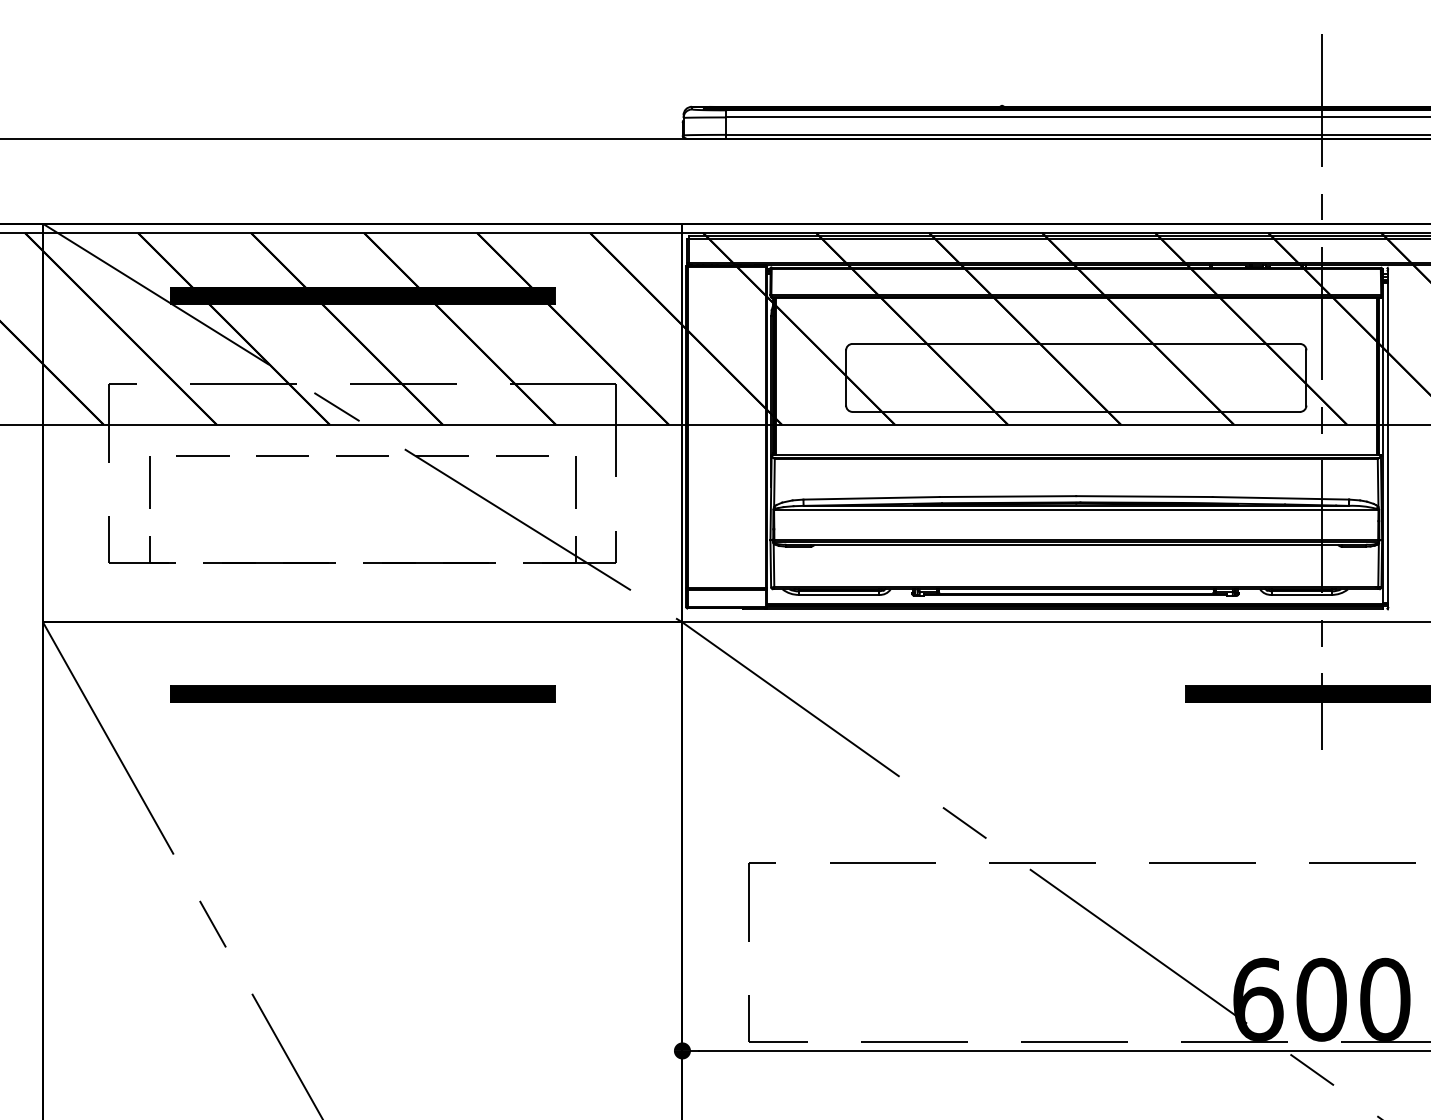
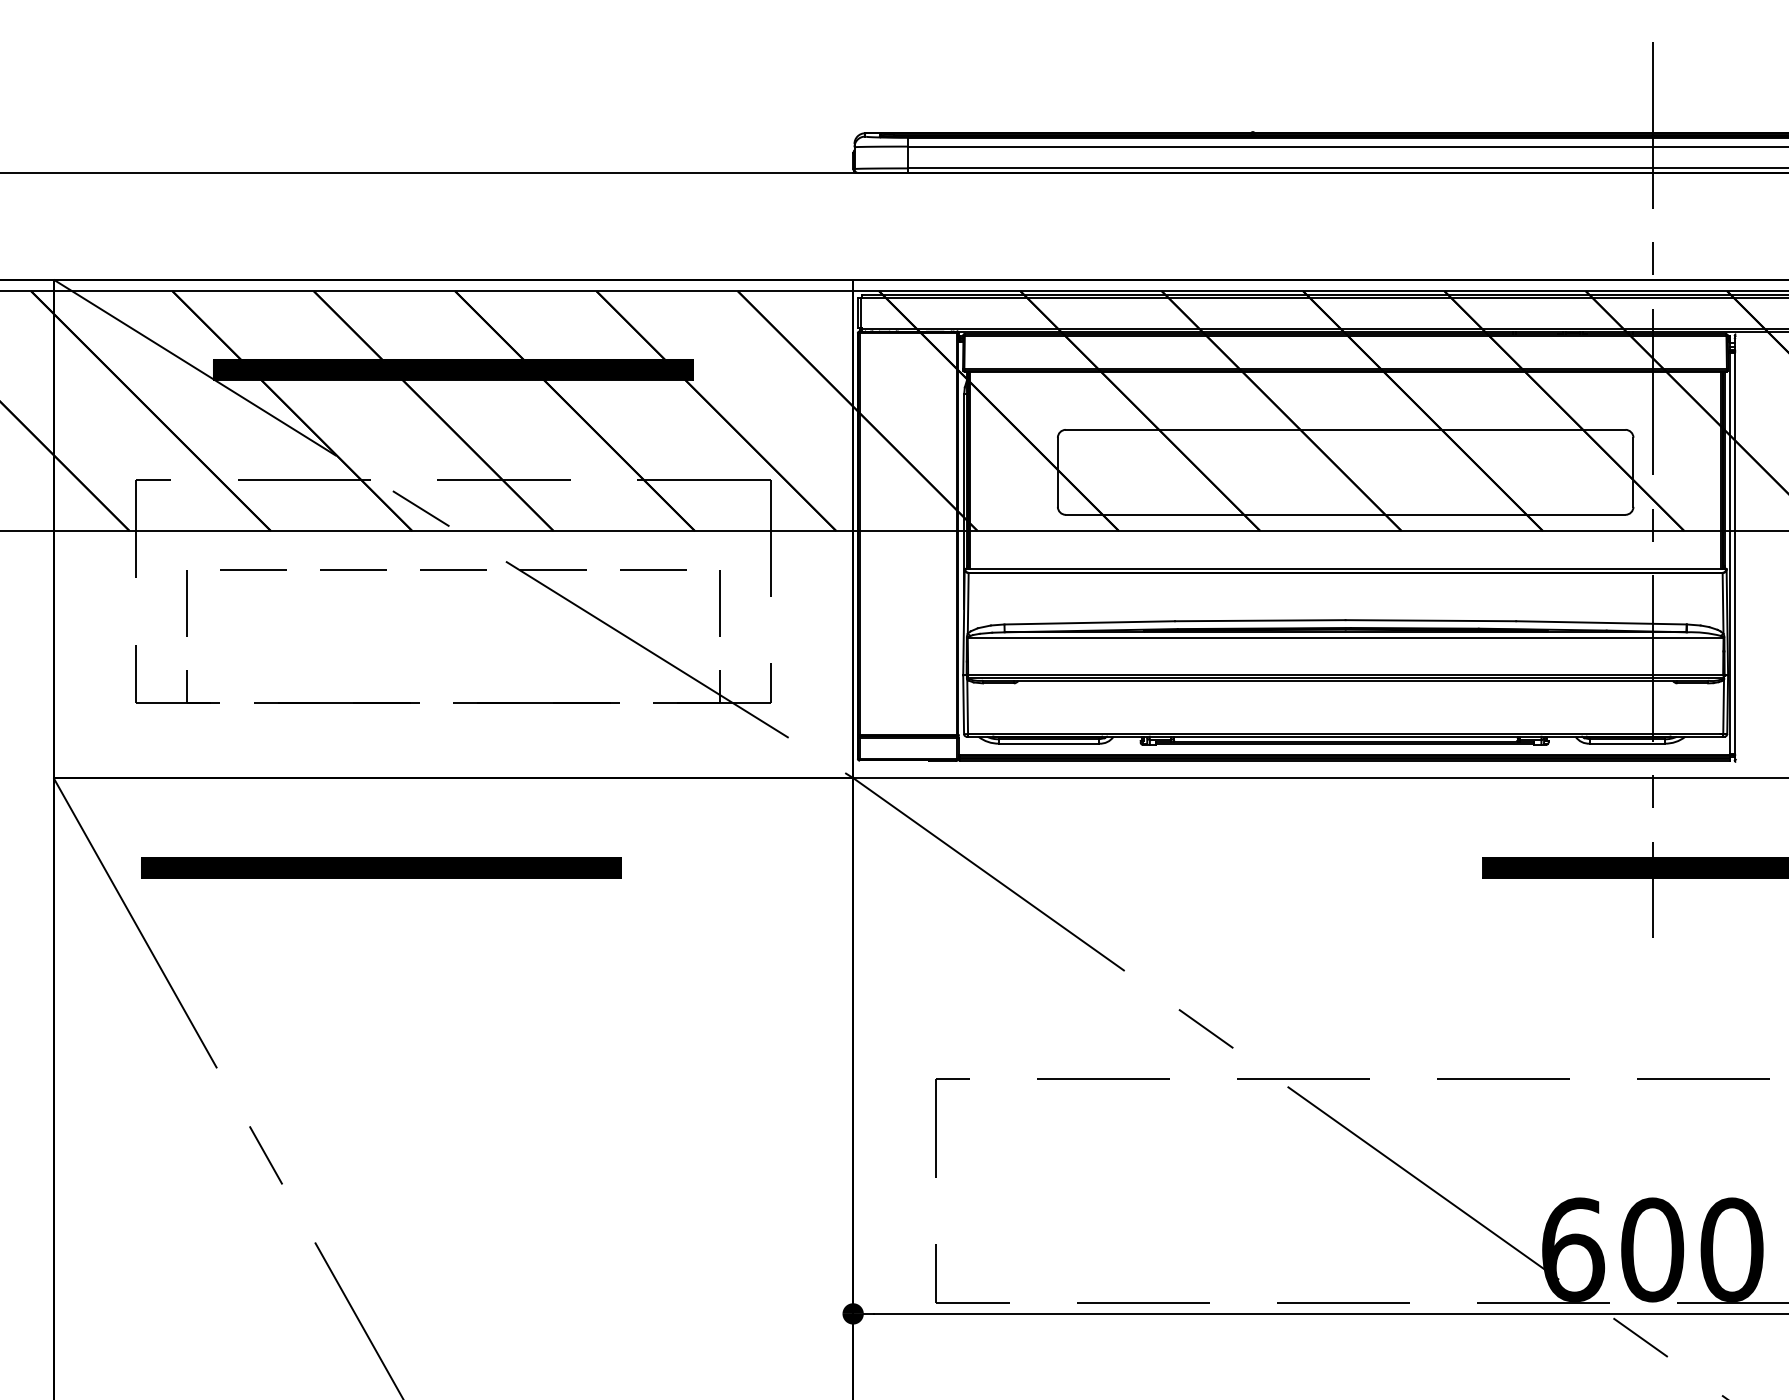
part: (362, 693) -> (381, 867), moved

